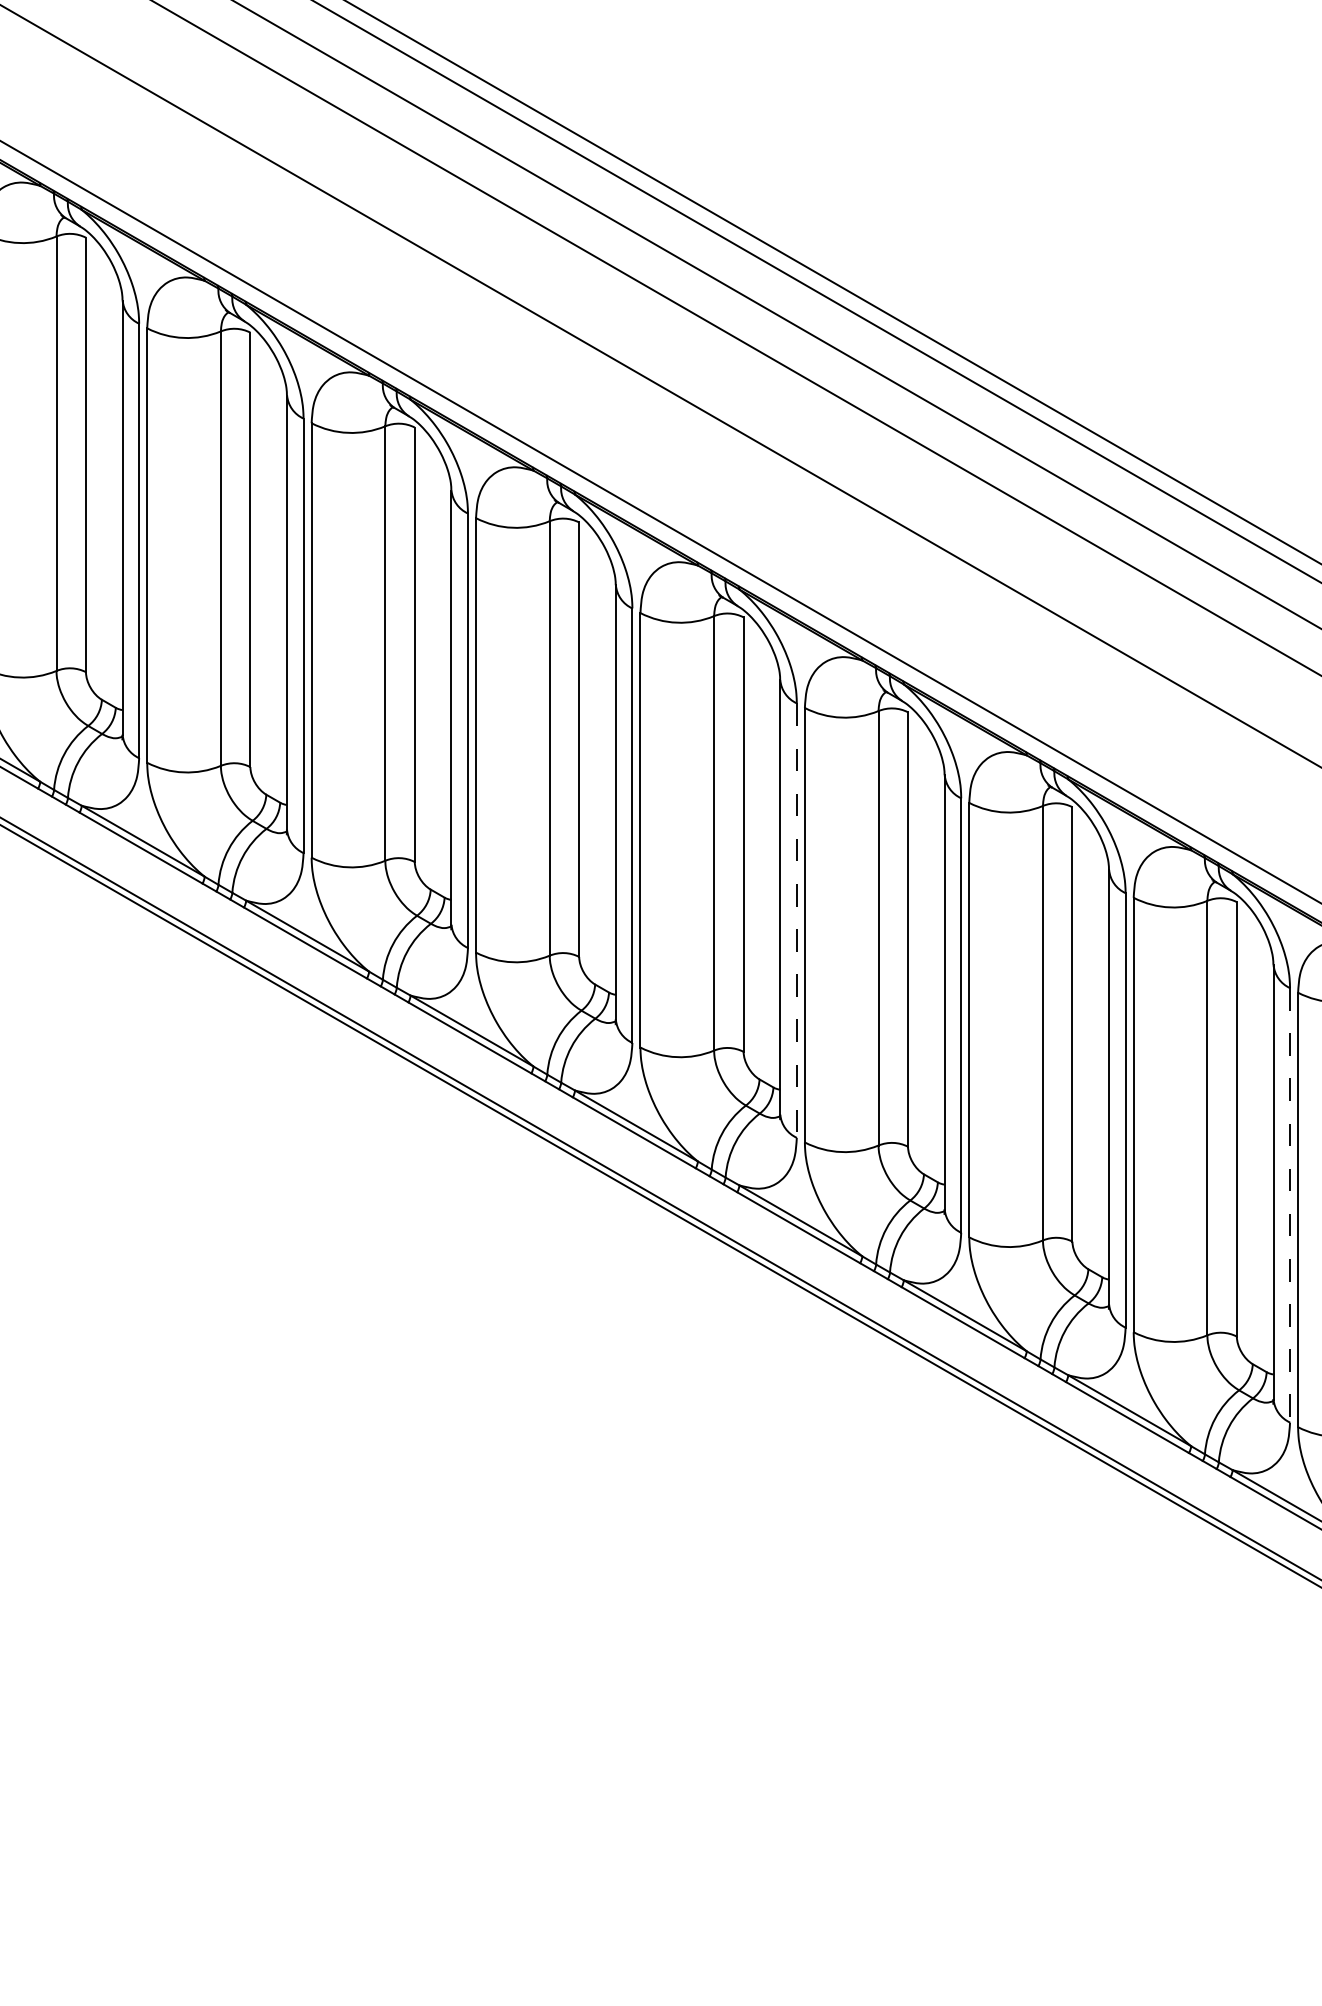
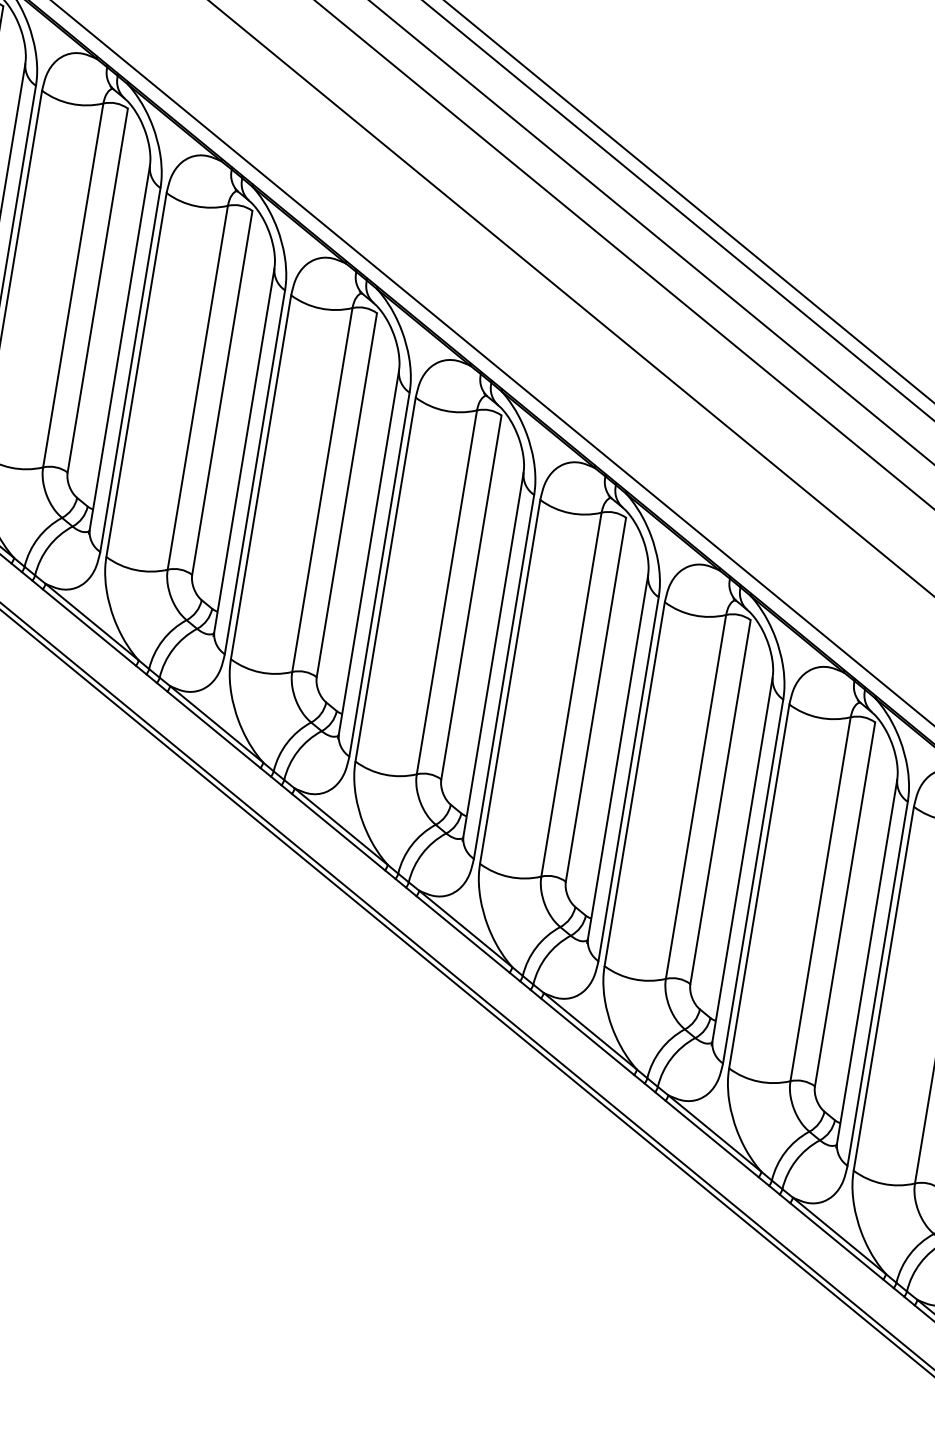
line: (796, 921) -> (503, 677), dashed -> solid
line: (1290, 1205) -> (878, 983), dashed -> solid

